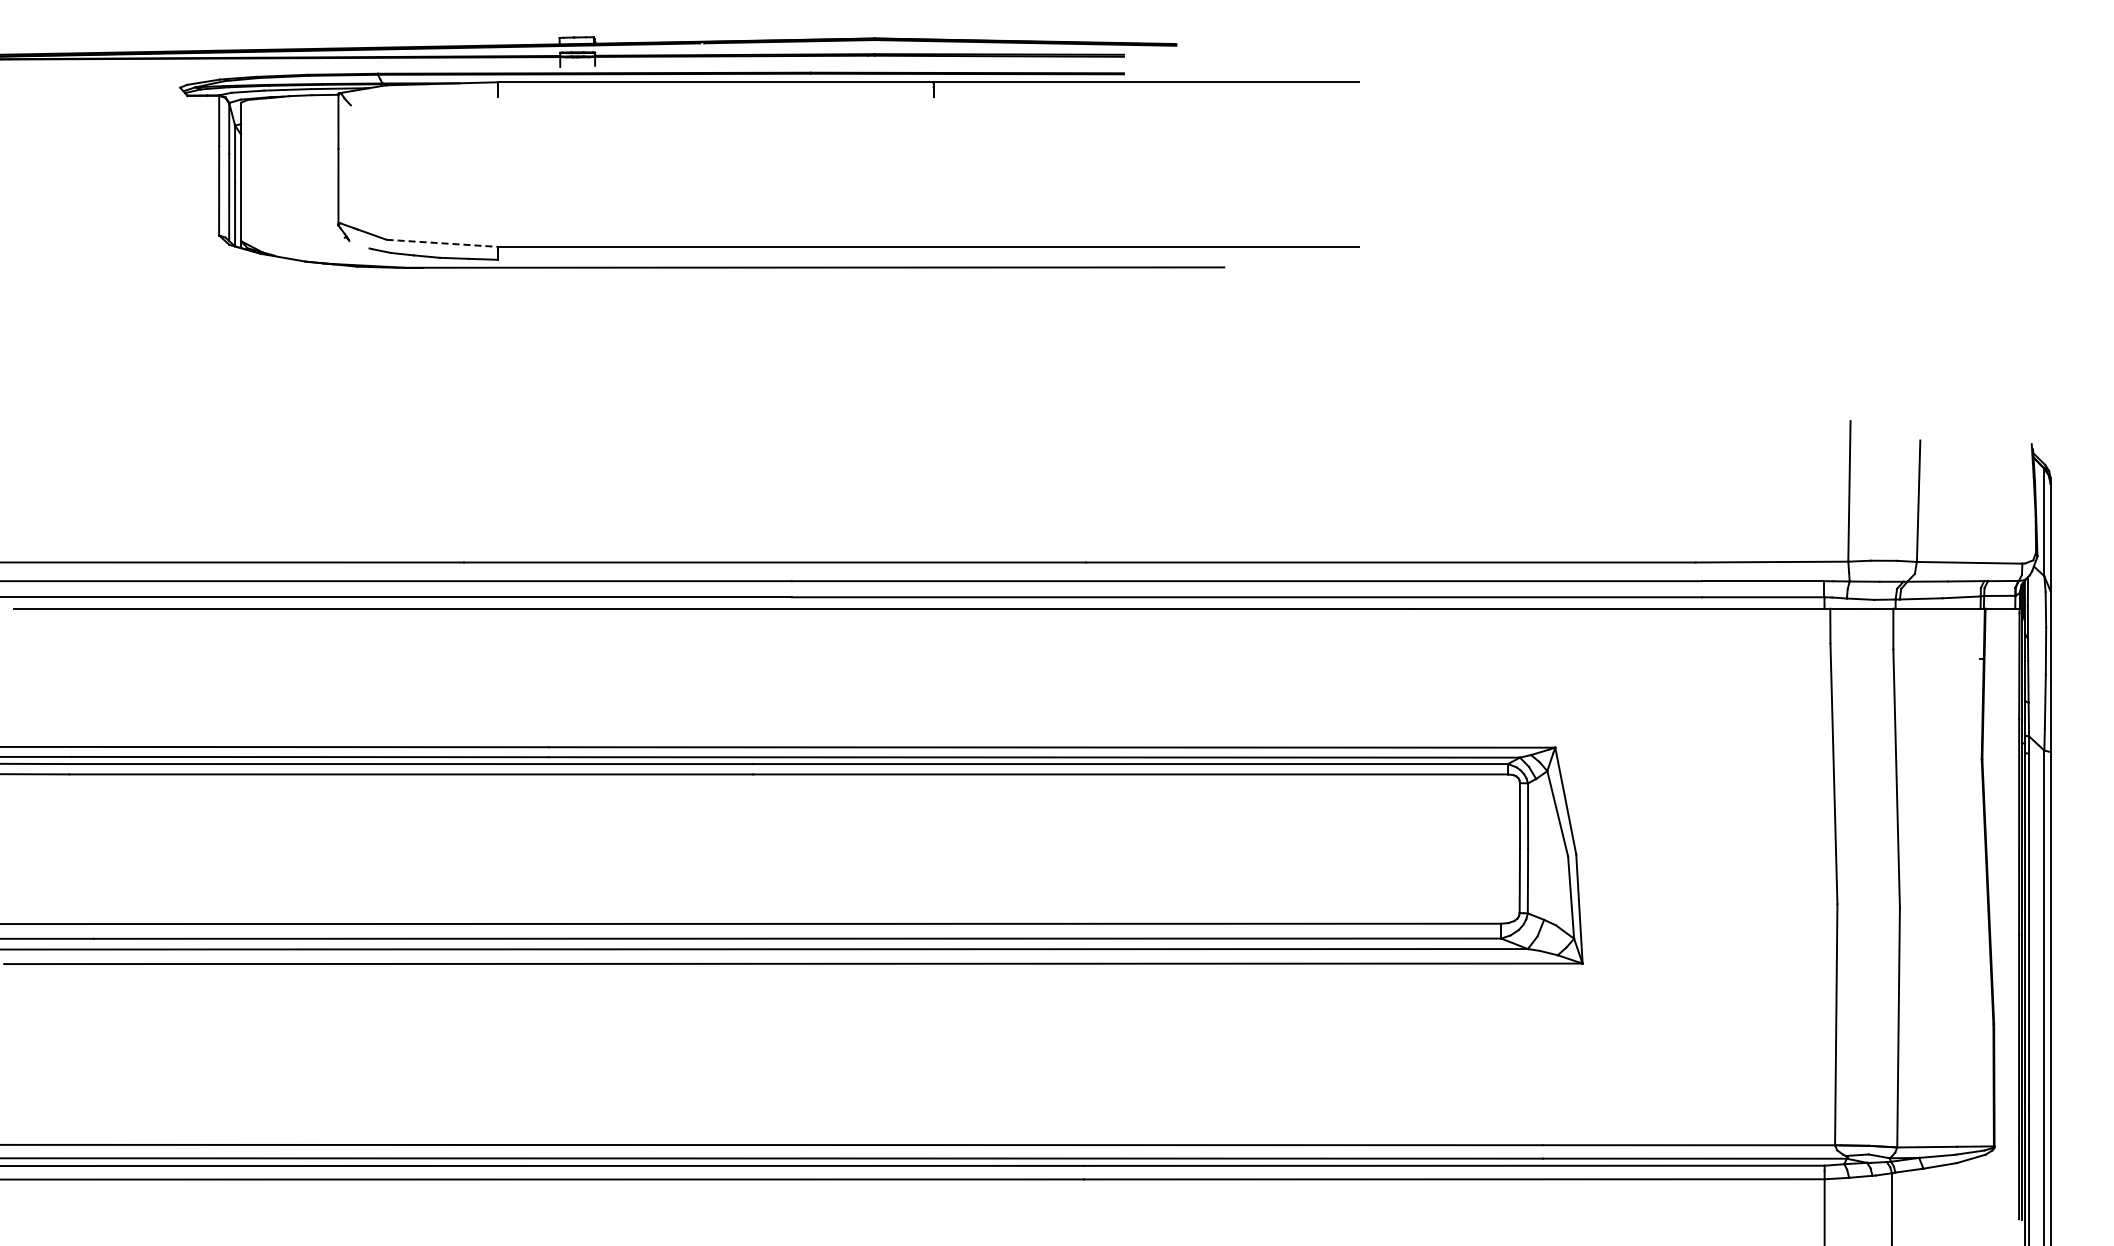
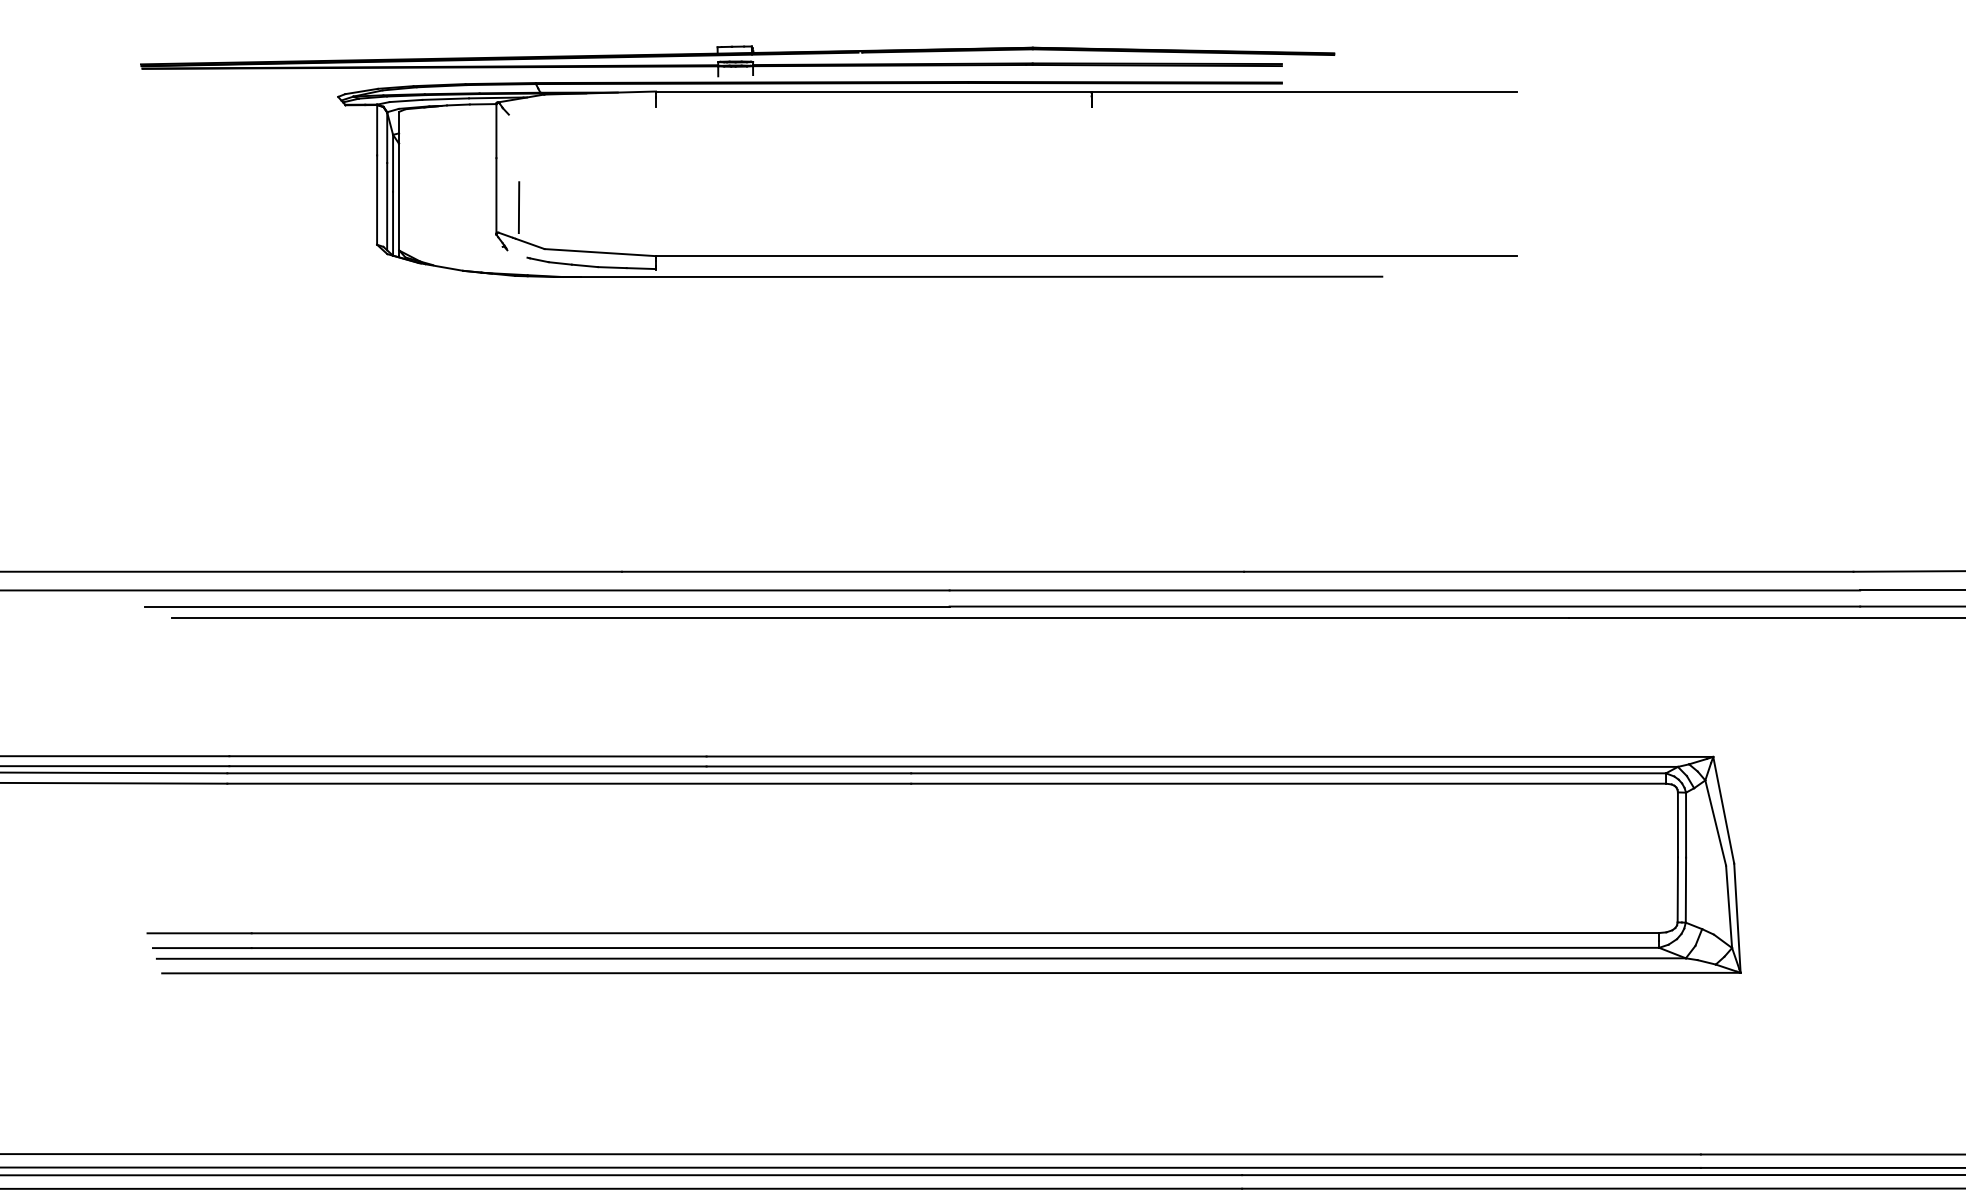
line: (360, 197) -> (518, 206), added
line: (442, 243) -> (600, 252), dashed -> solid

